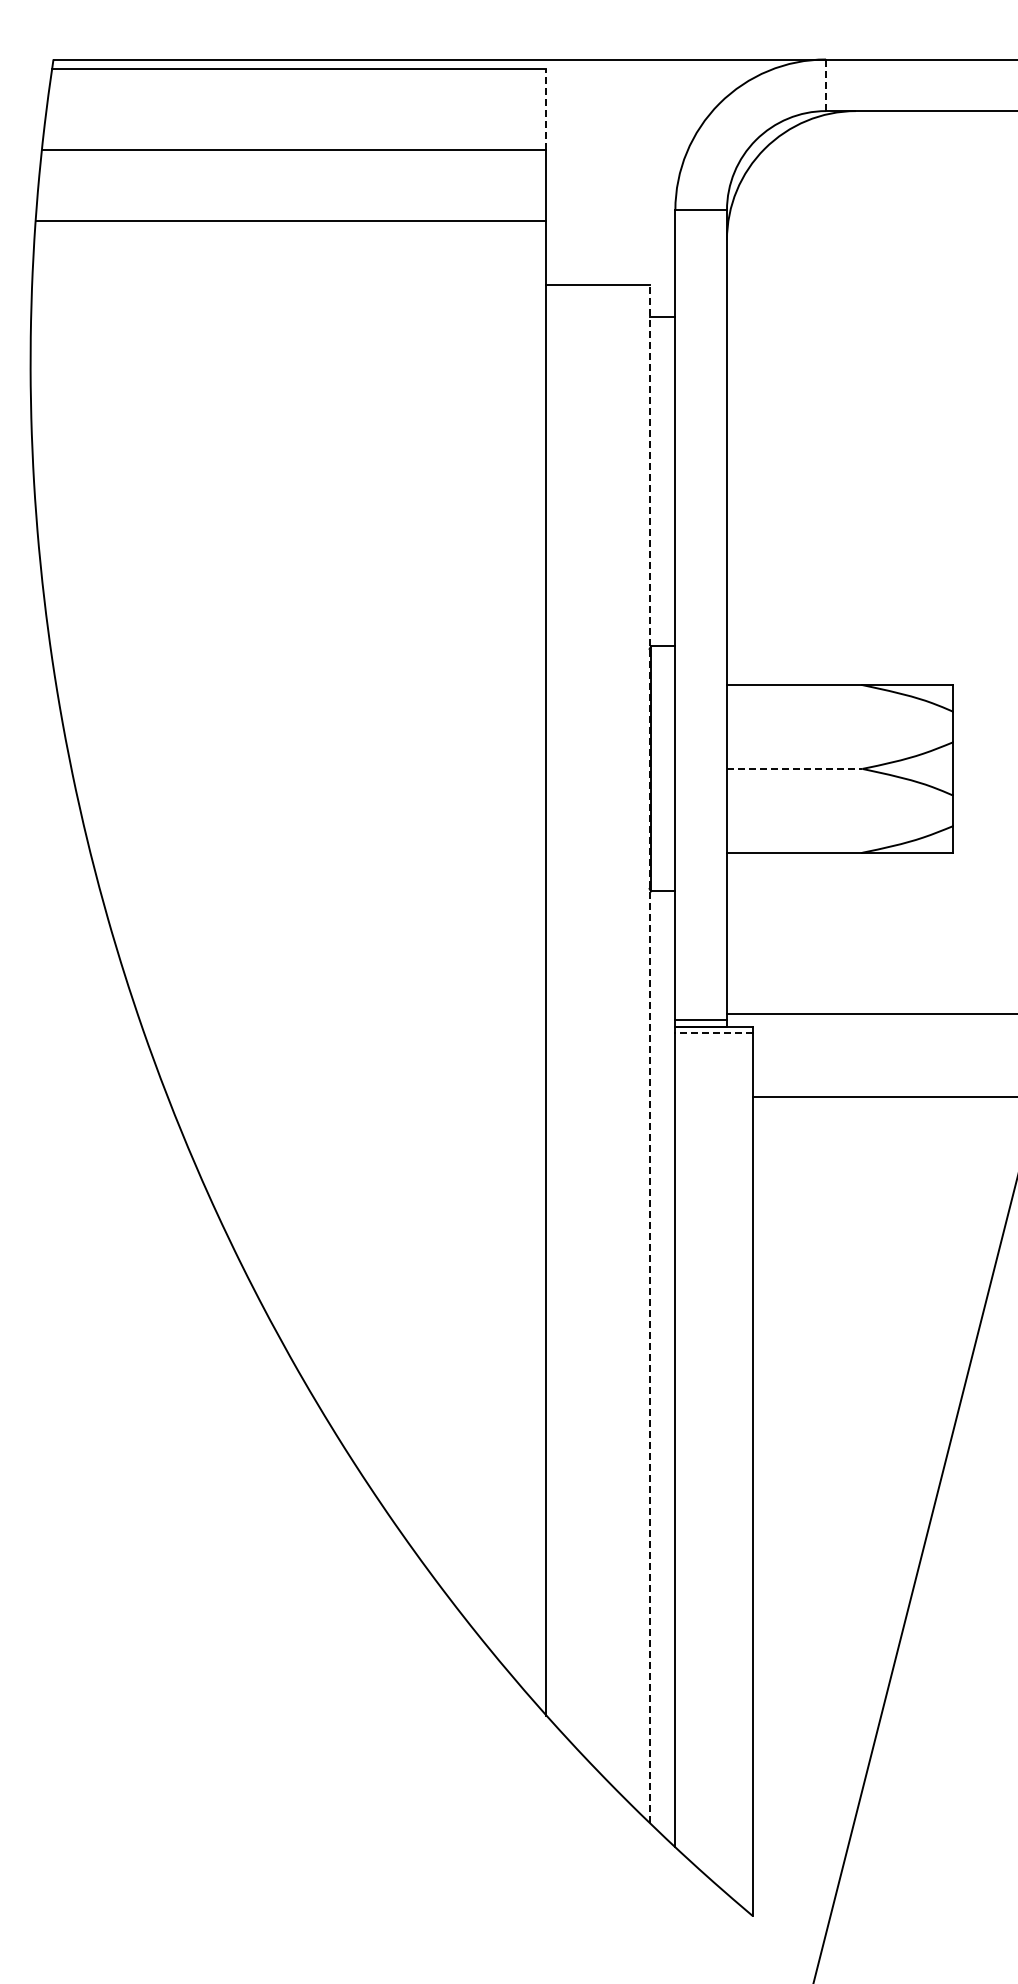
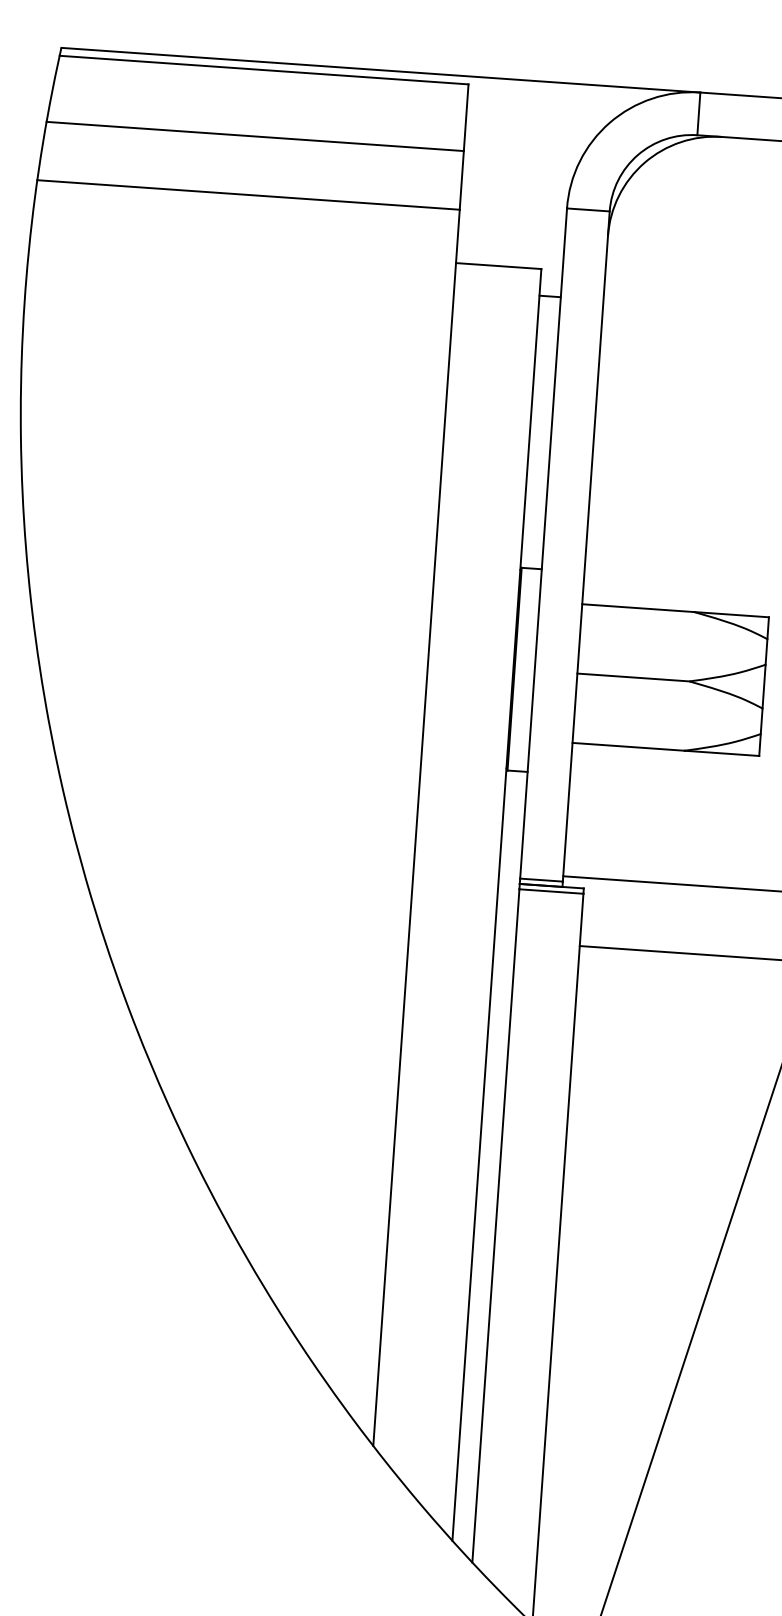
line: (826, 85) -> (699, 114), dashed -> solid
line: (546, 108) -> (466, 116), dashed -> solid
line: (794, 768) -> (633, 677), dashed -> solid
line: (714, 1033) -> (551, 891), dashed -> solid
line: (649, 1054) -> (496, 905), dashed -> solid

